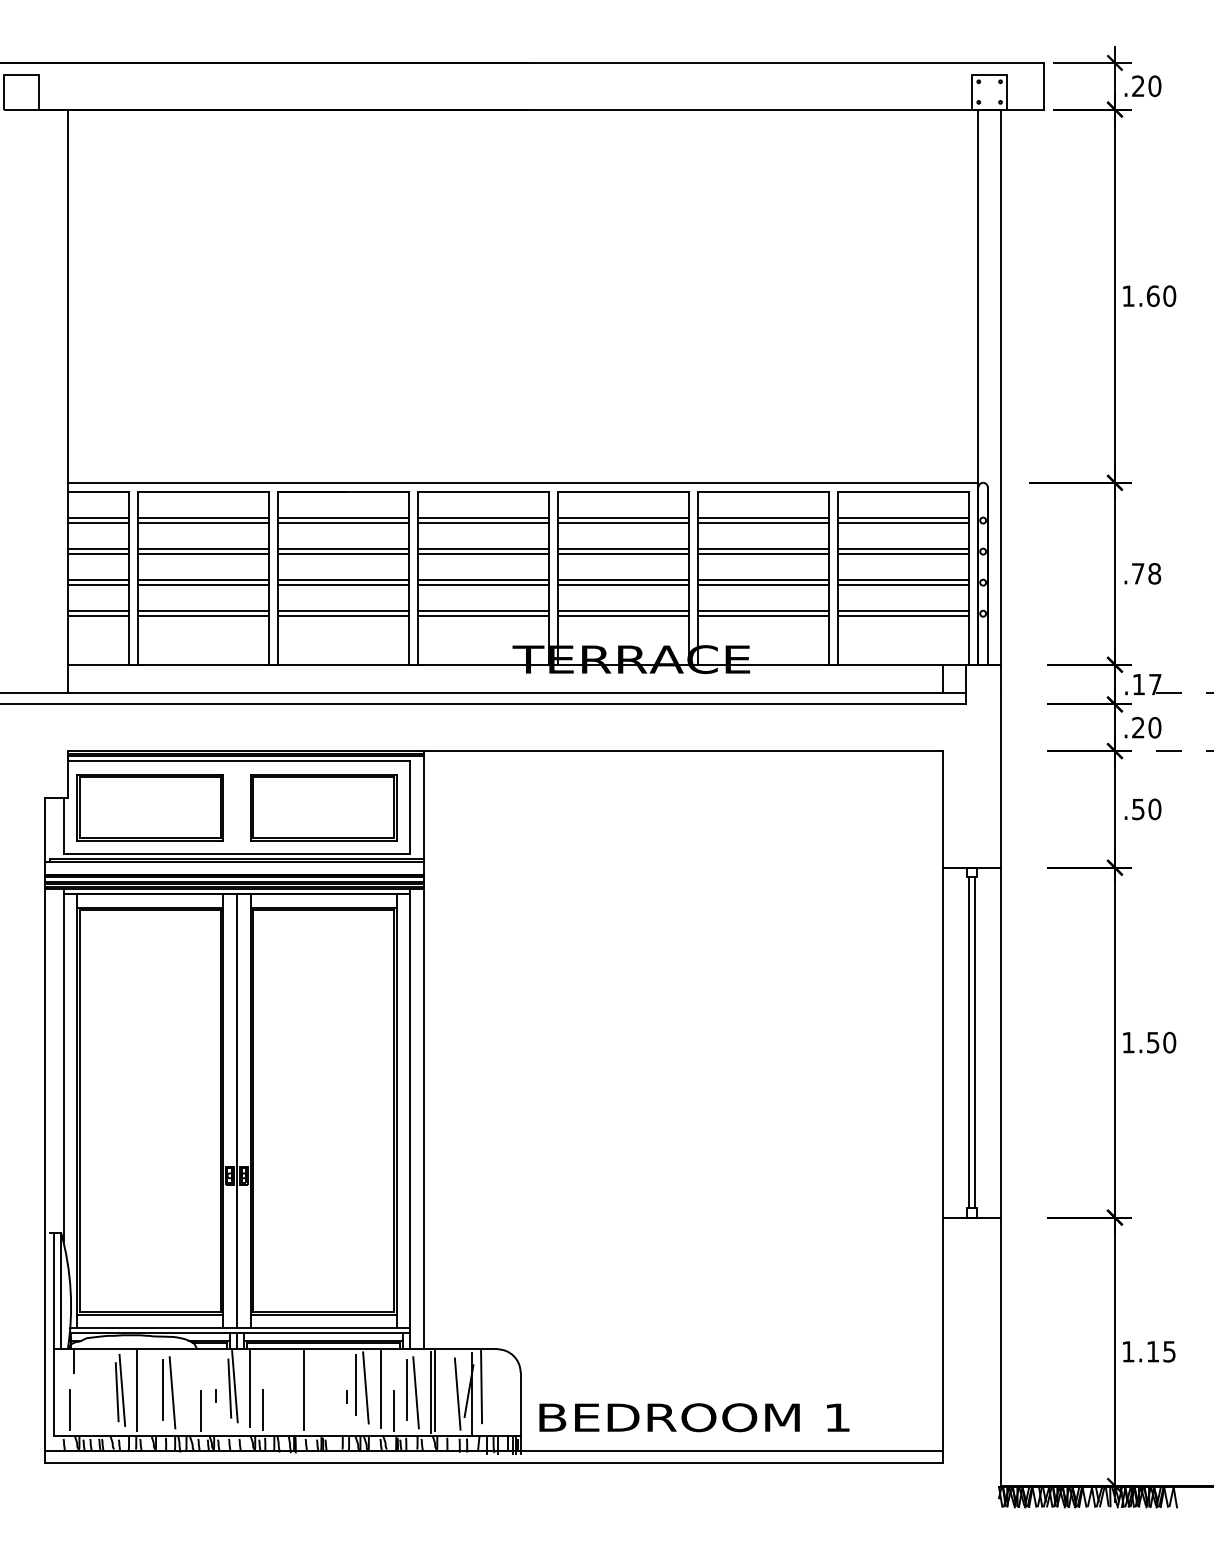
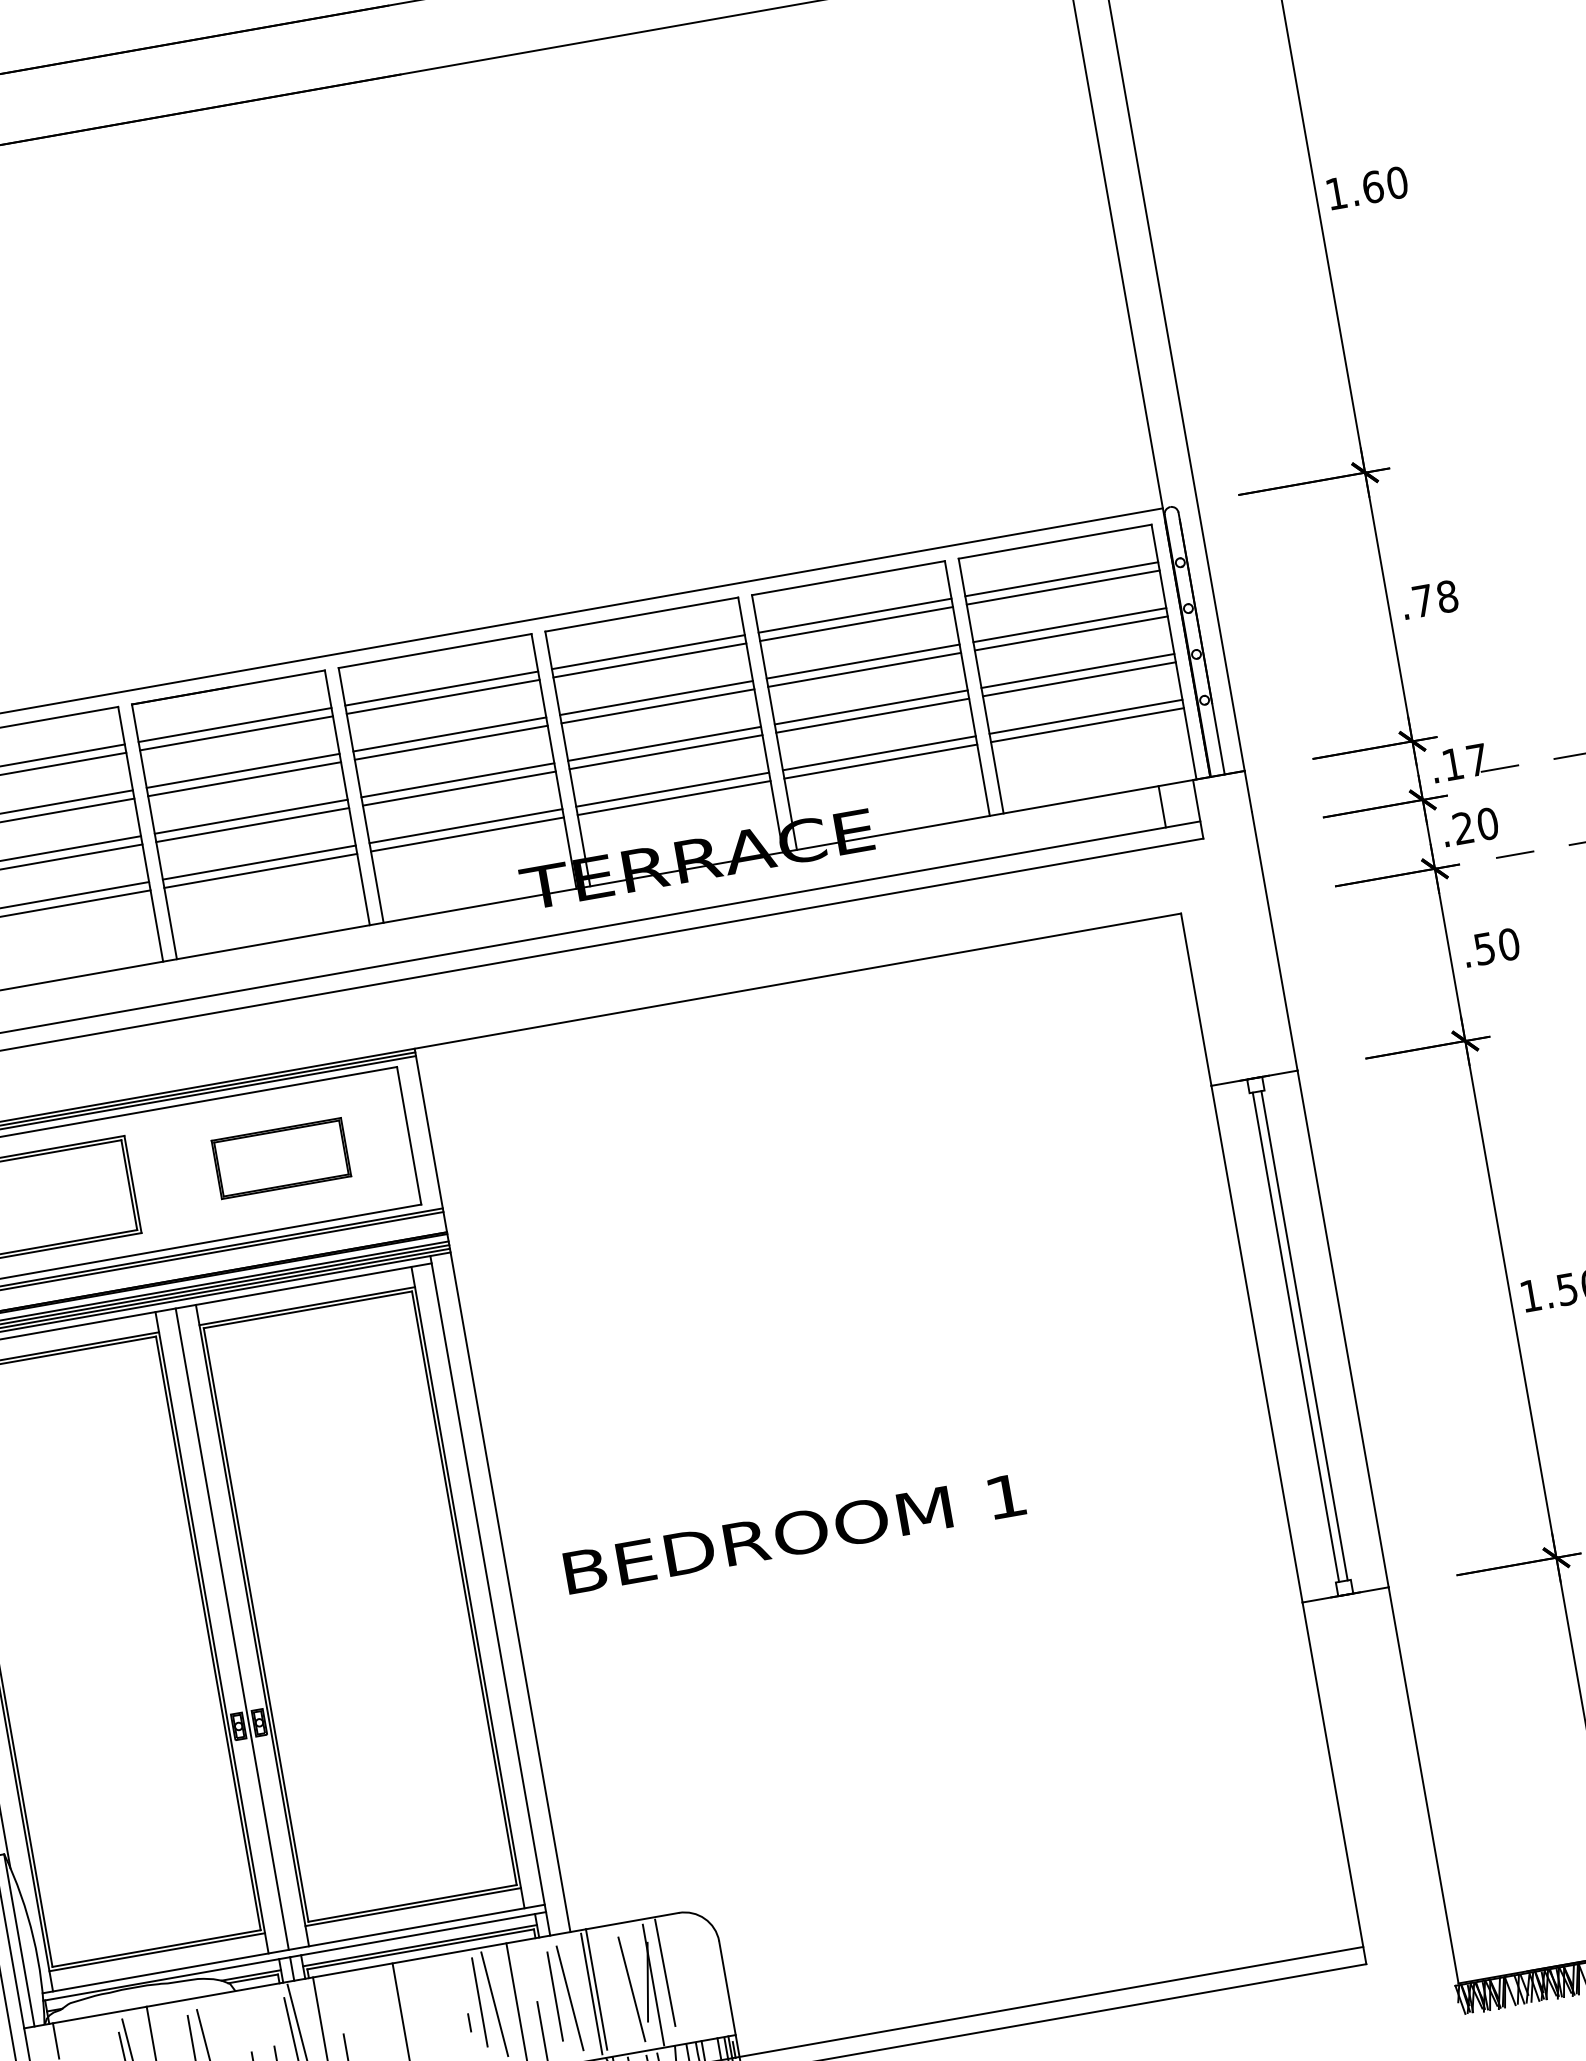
part: (323, 807) -> (280, 1158), size x0.6
text: (694, 1417) -> (794, 1533), moved

